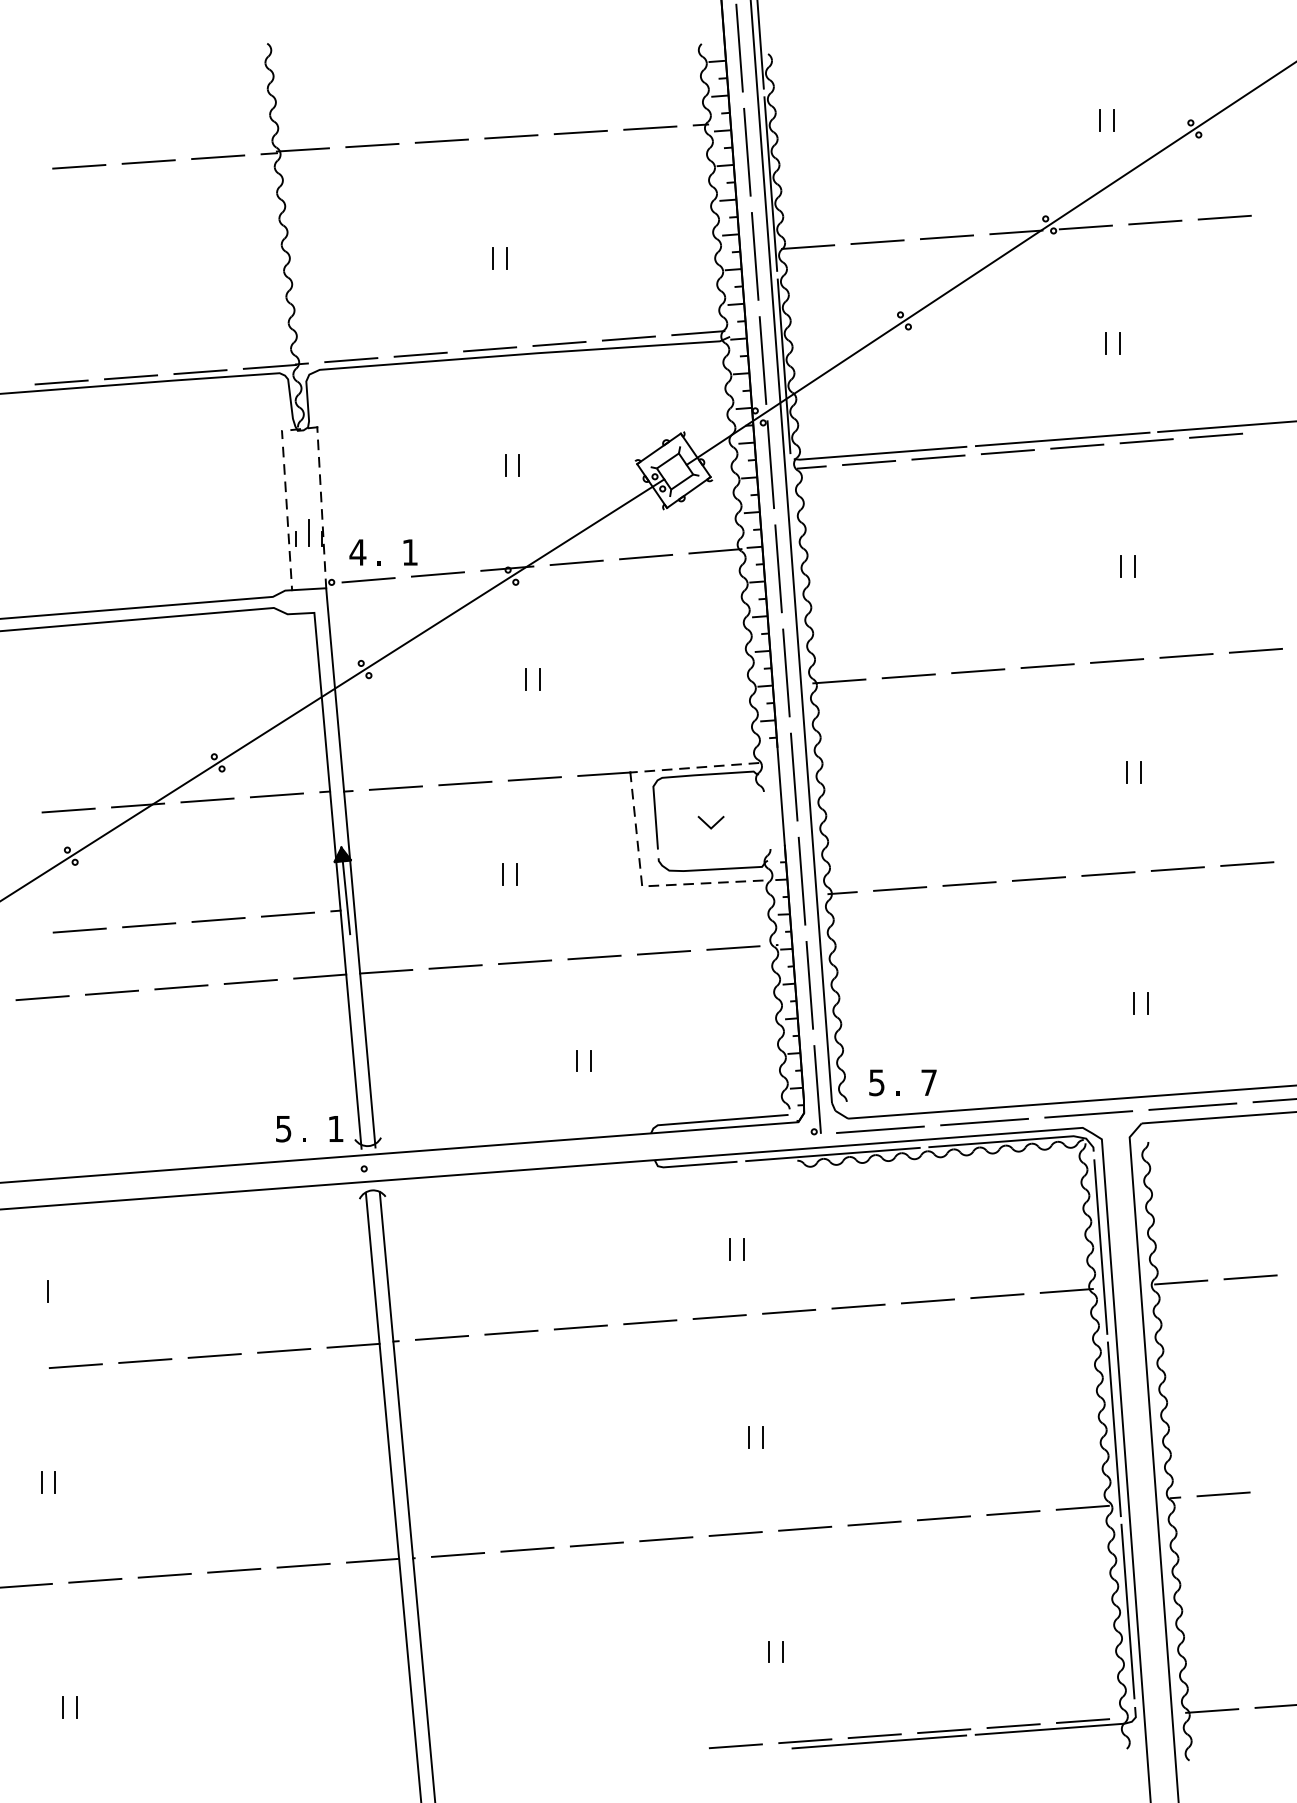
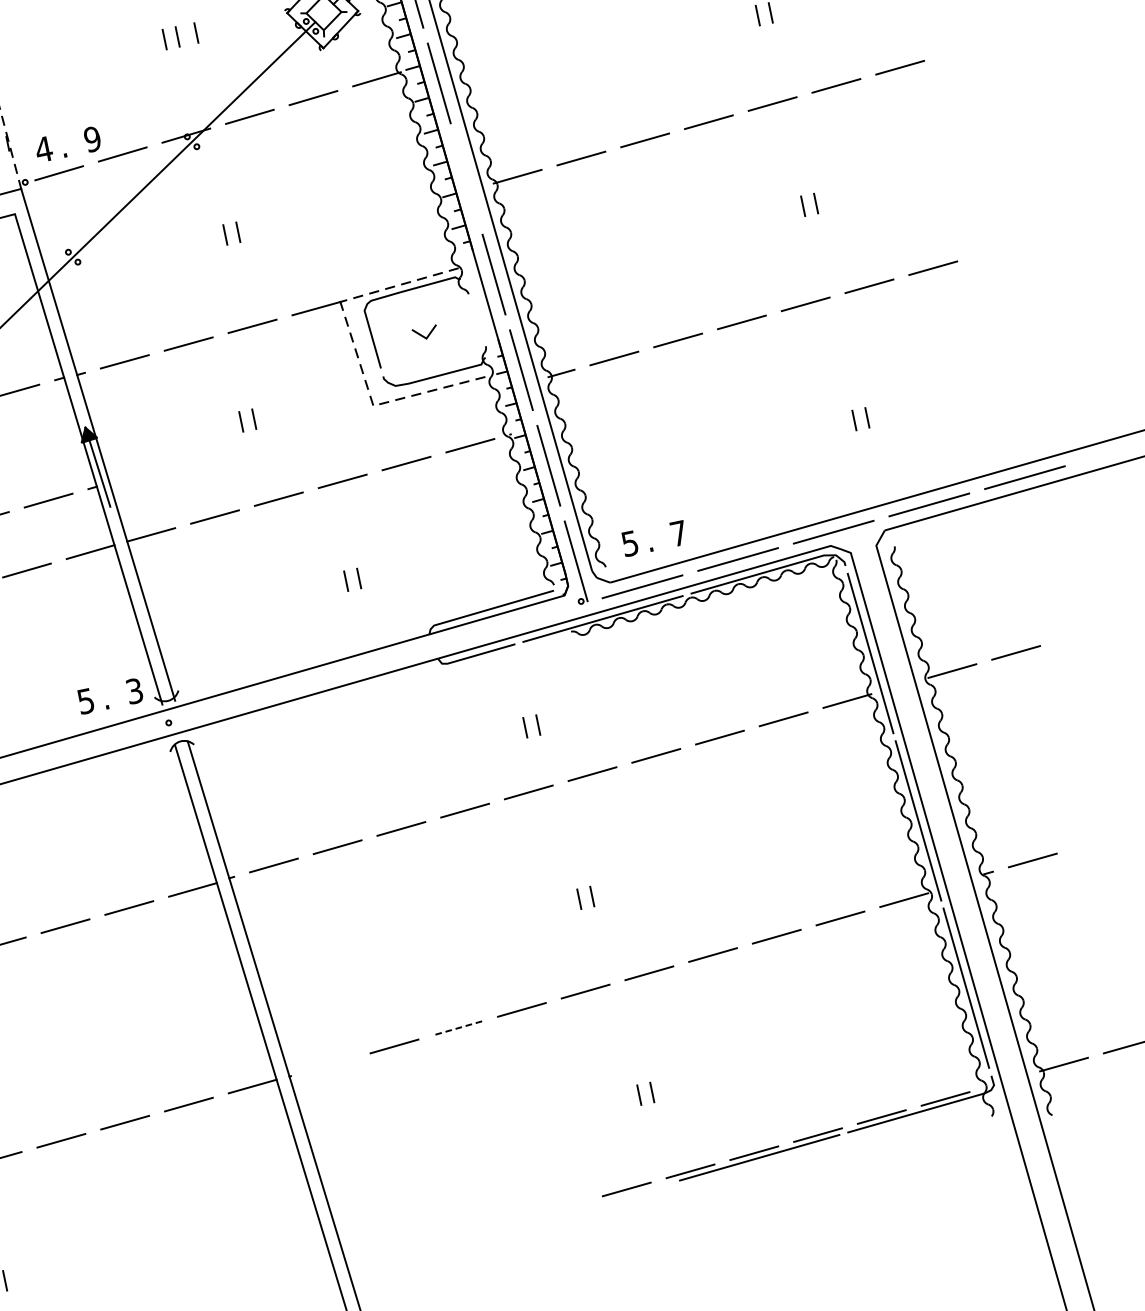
line: (539, 465) -> (196, 33), added
text: (410, 552) -> (92, 139), 1 -> 9
line: (786, 672) -> (466, 178), removed
text: (335, 1128) -> (134, 690), 1 -> 3
line: (596, 1544) -> (457, 1028), solid -> dashed
line: (458, 1554) -> (331, 1064), removed

